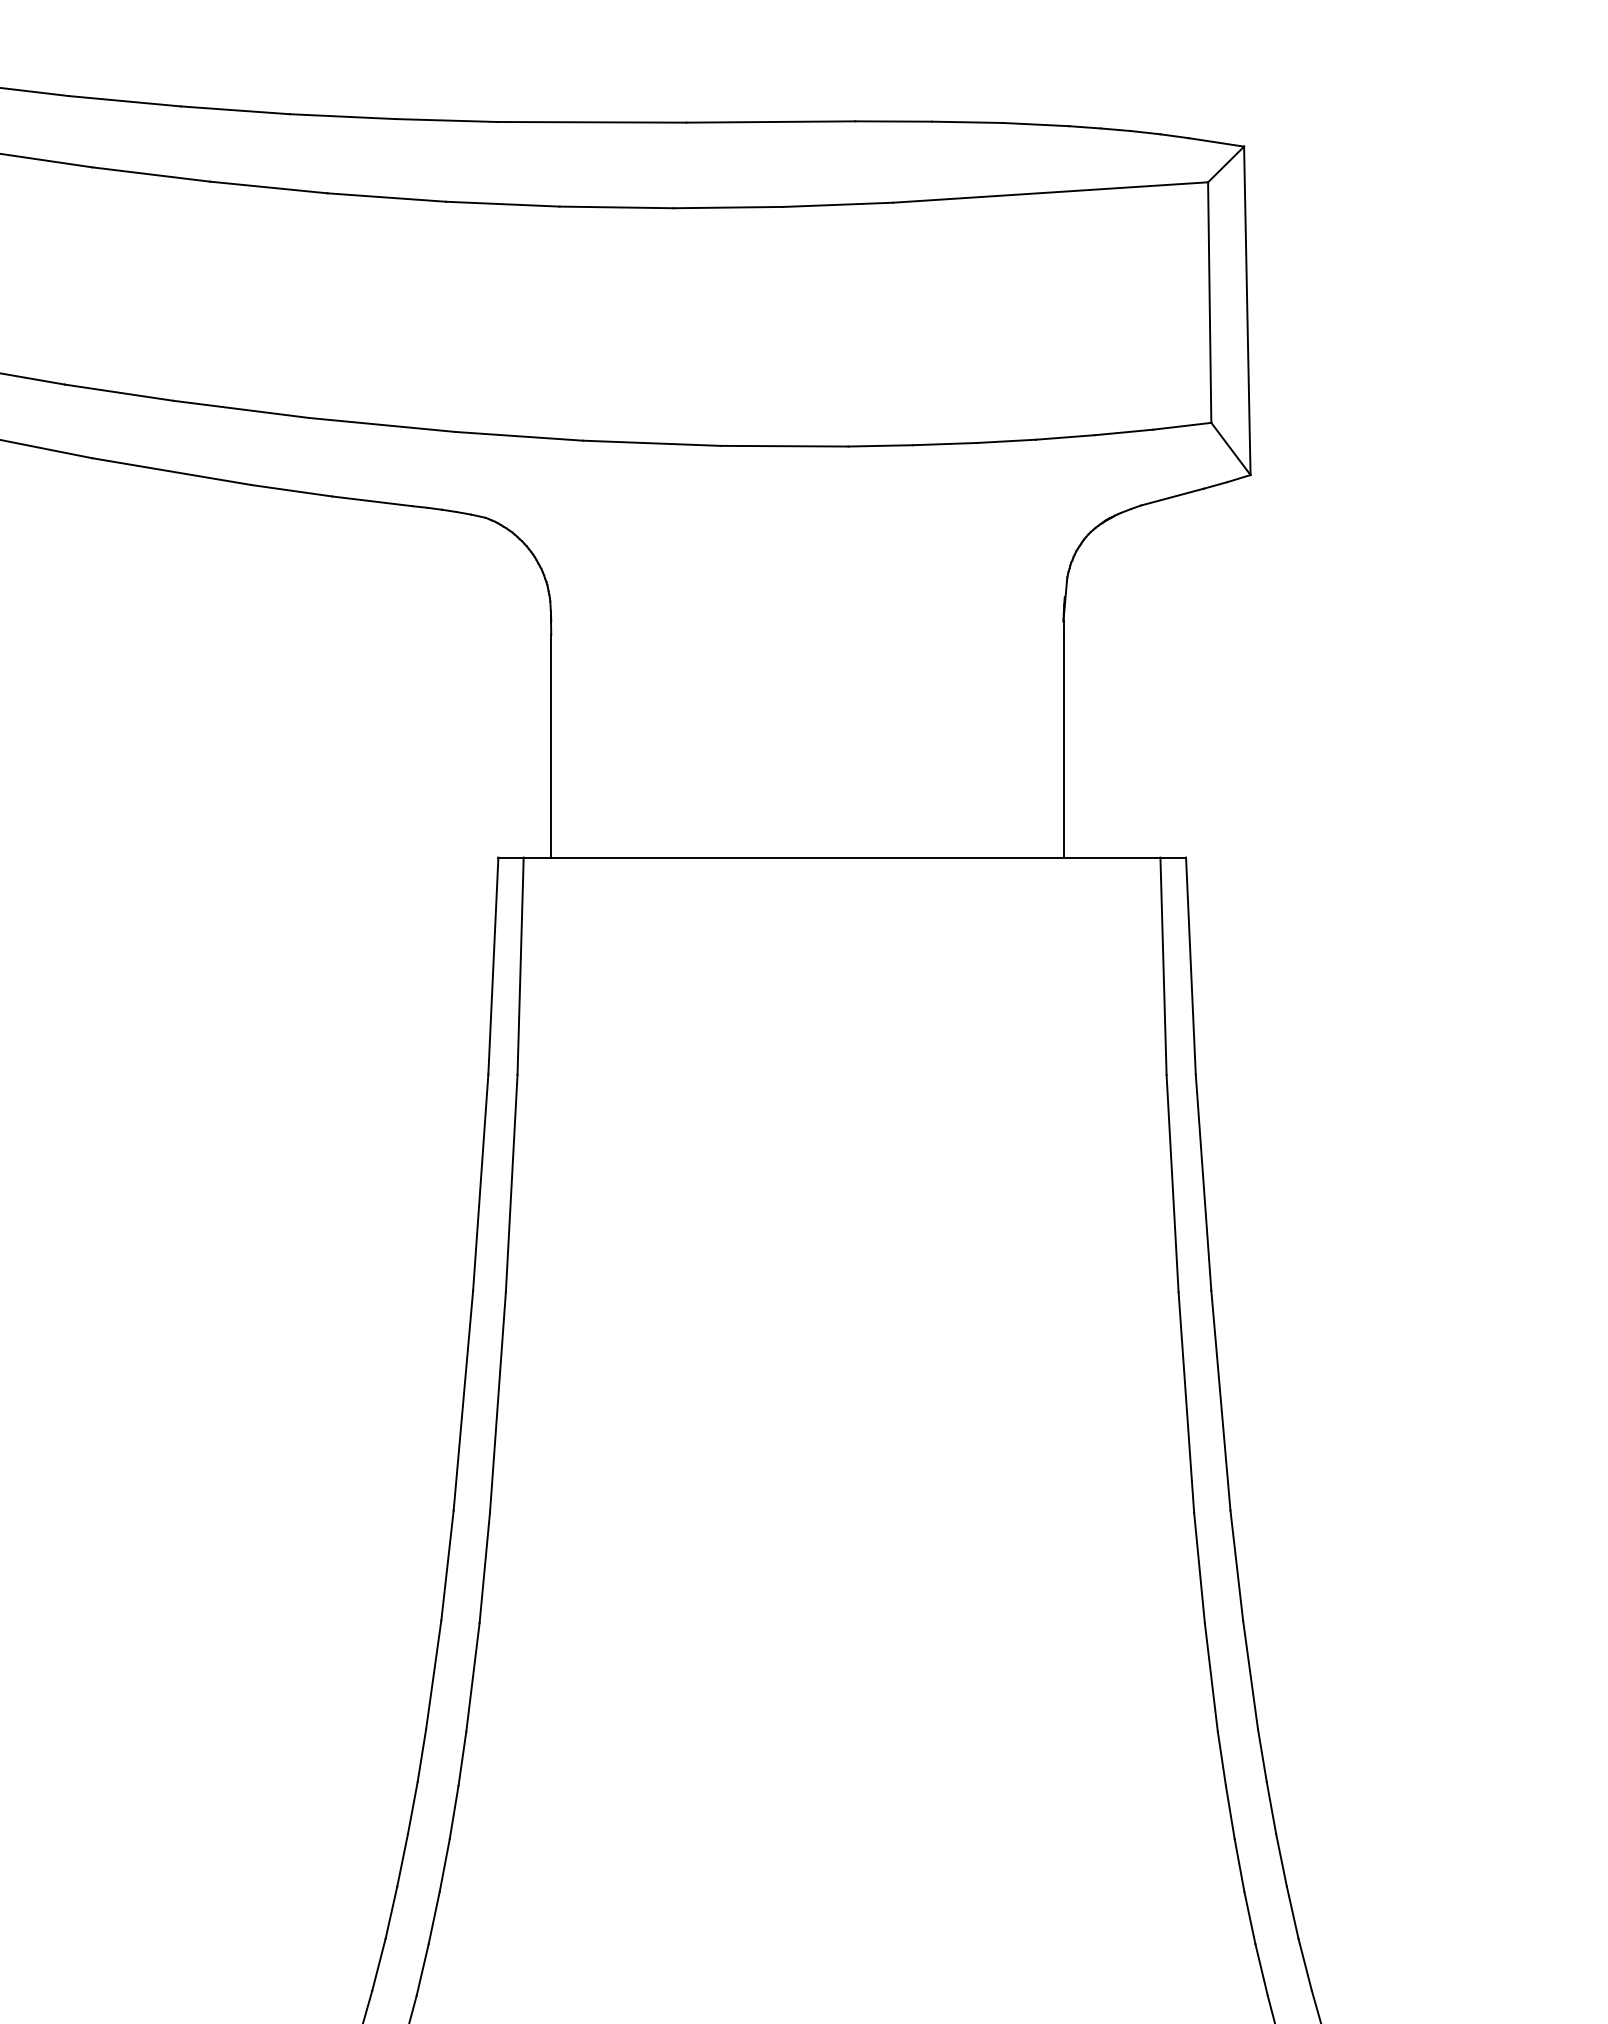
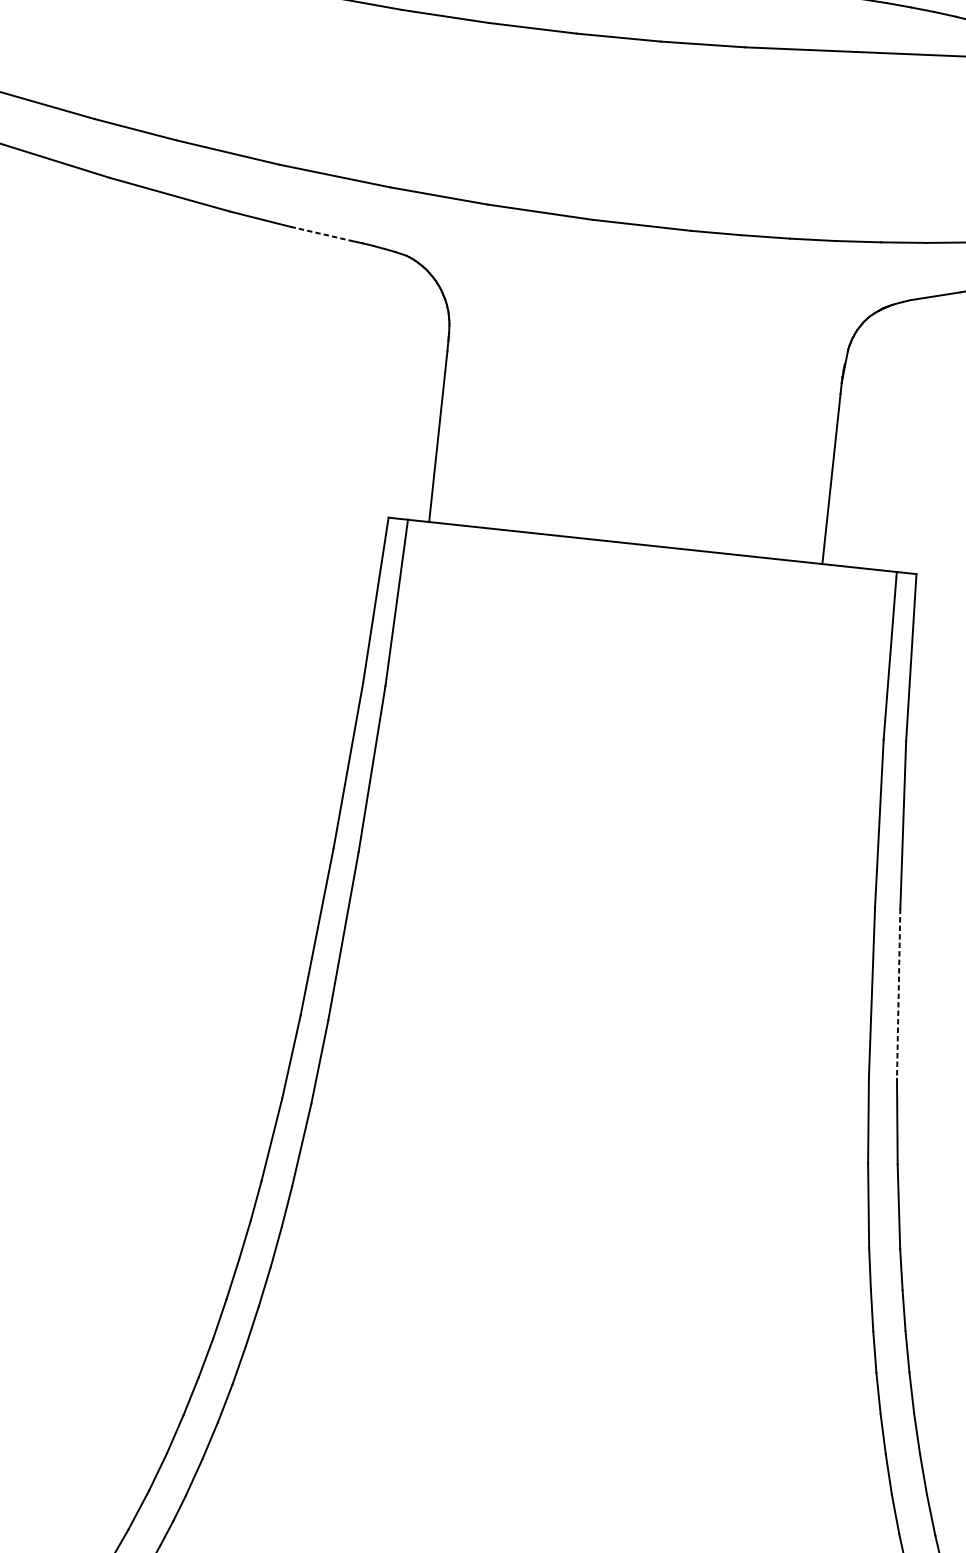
line: (372, 501) -> (321, 234), solid -> dashed
line: (1220, 1401) -> (898, 994), solid -> dashed

